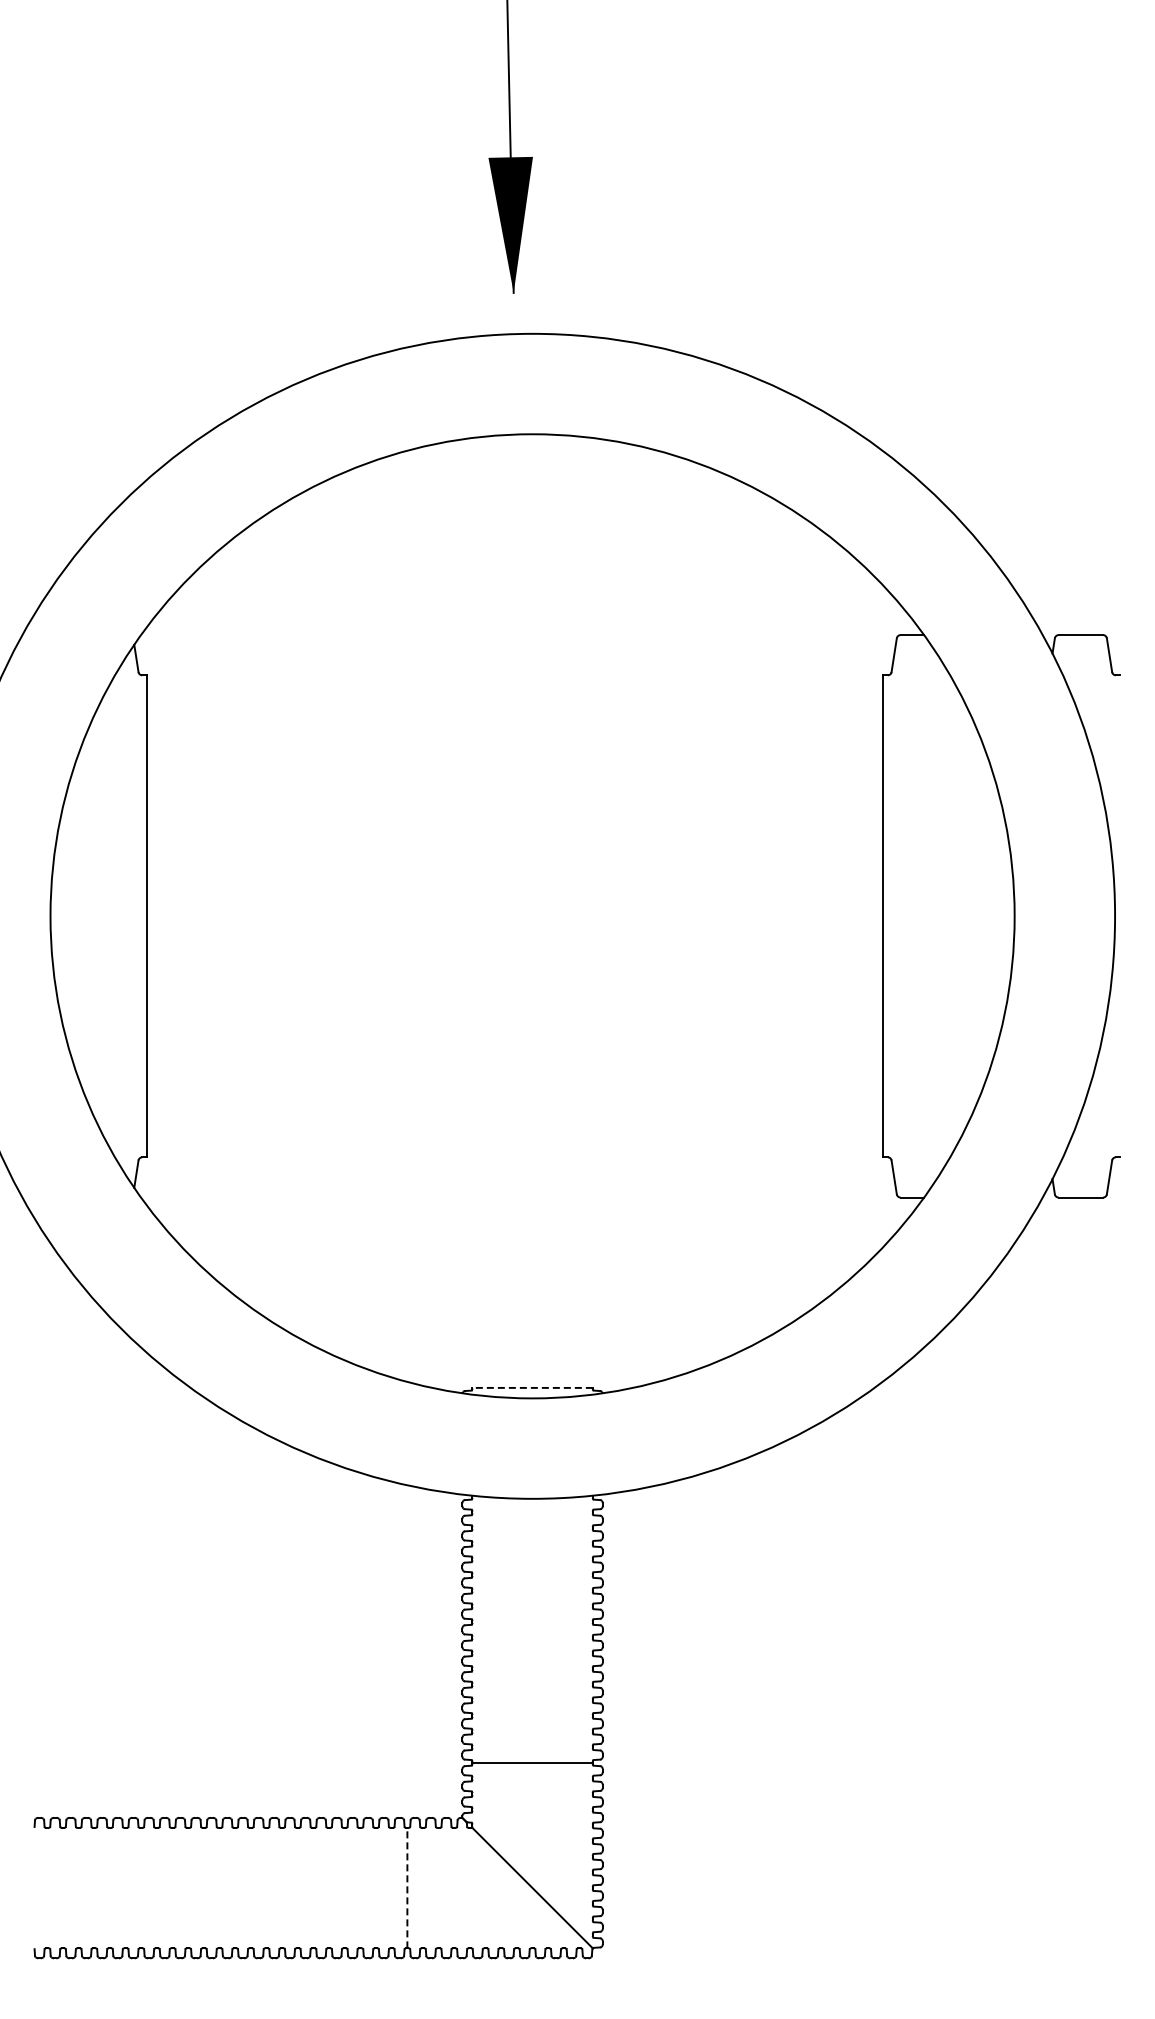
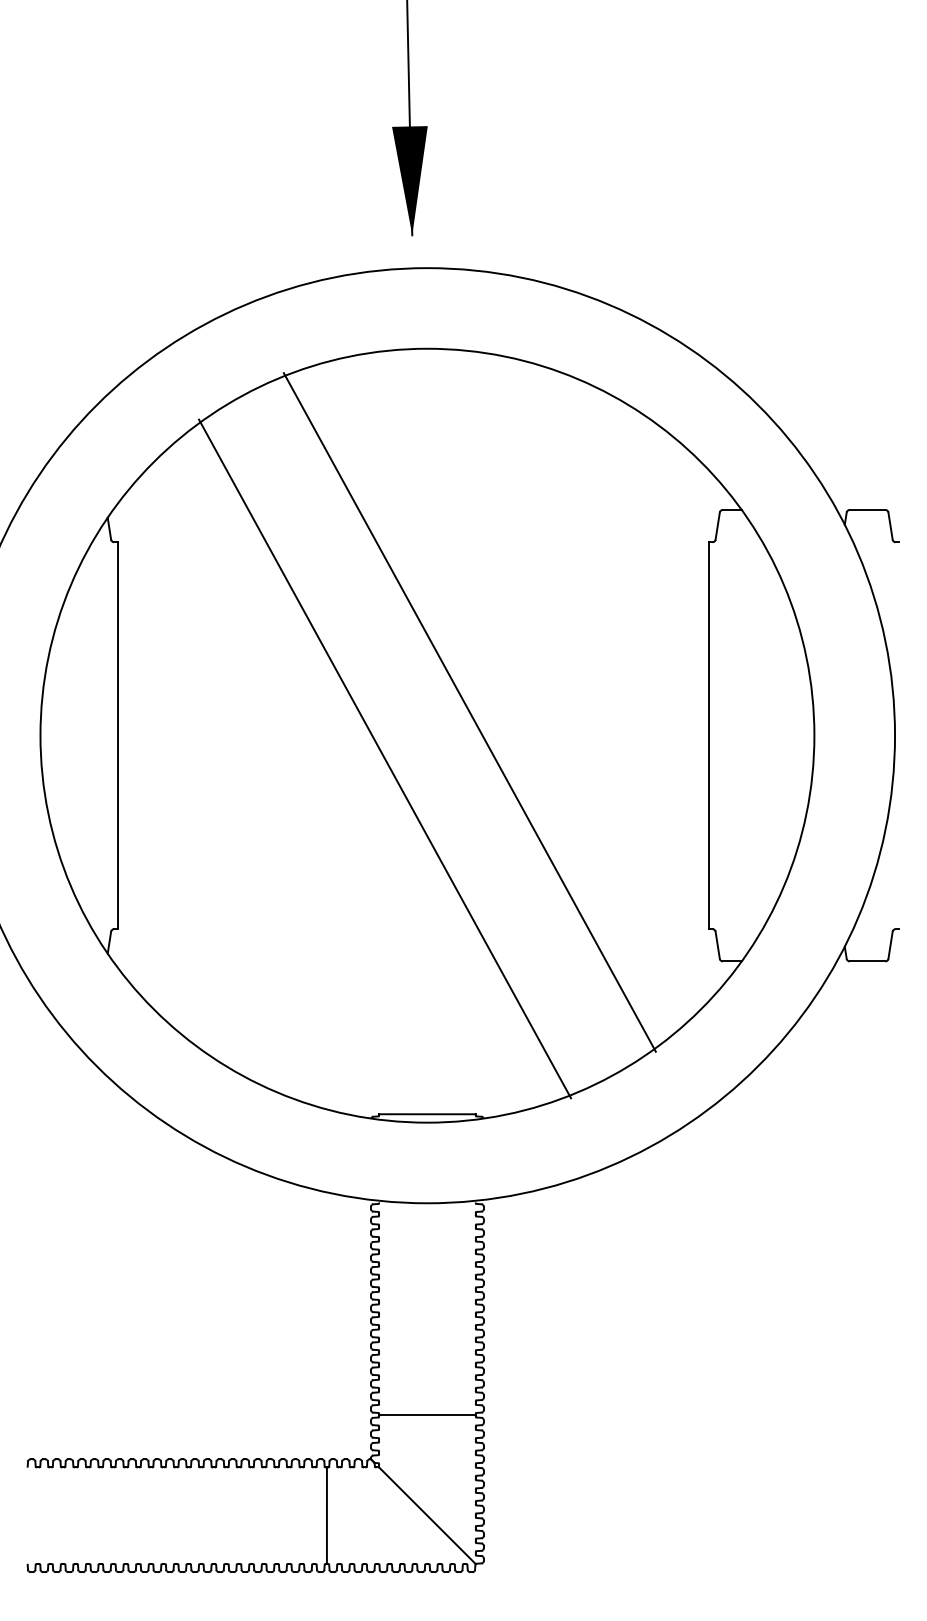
line: (585, 887) -> (469, 712), added
line: (479, 945) -> (384, 759), added
line: (532, 1387) -> (427, 1113), dashed -> solid
line: (407, 1887) -> (327, 1515), dashed -> solid

